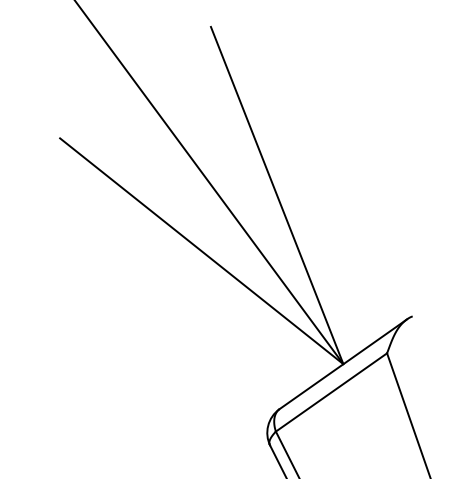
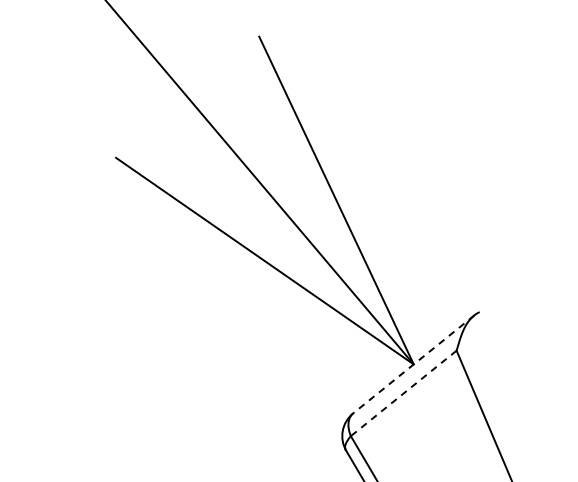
line: (343, 364) -> (413, 364), solid -> dashed
line: (331, 392) -> (403, 393), solid -> dashed

